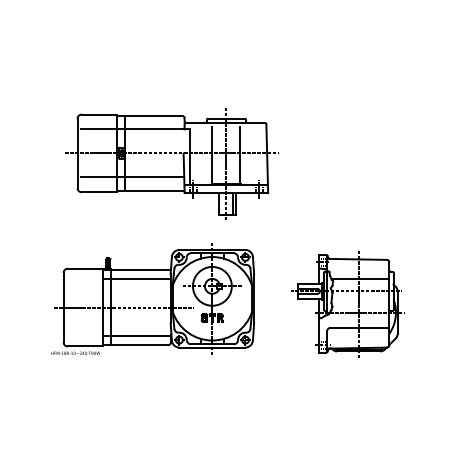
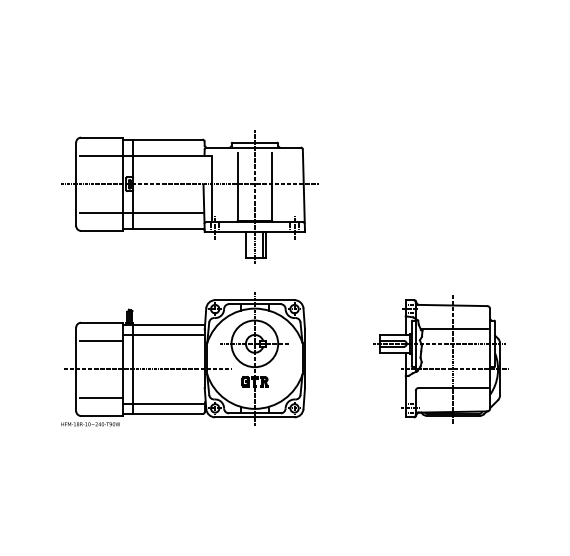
part: (171, 163) -> (188, 196), moved
line: (84, 283) -> (101, 340), added
part: (347, 304) -> (439, 359), moved
line: (84, 331) -> (101, 398), added

